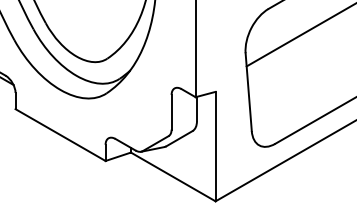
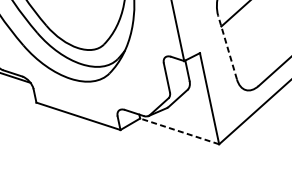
line: (248, 91) -> (227, 47), solid -> dashed
line: (173, 176) -> (179, 130), solid -> dashed

